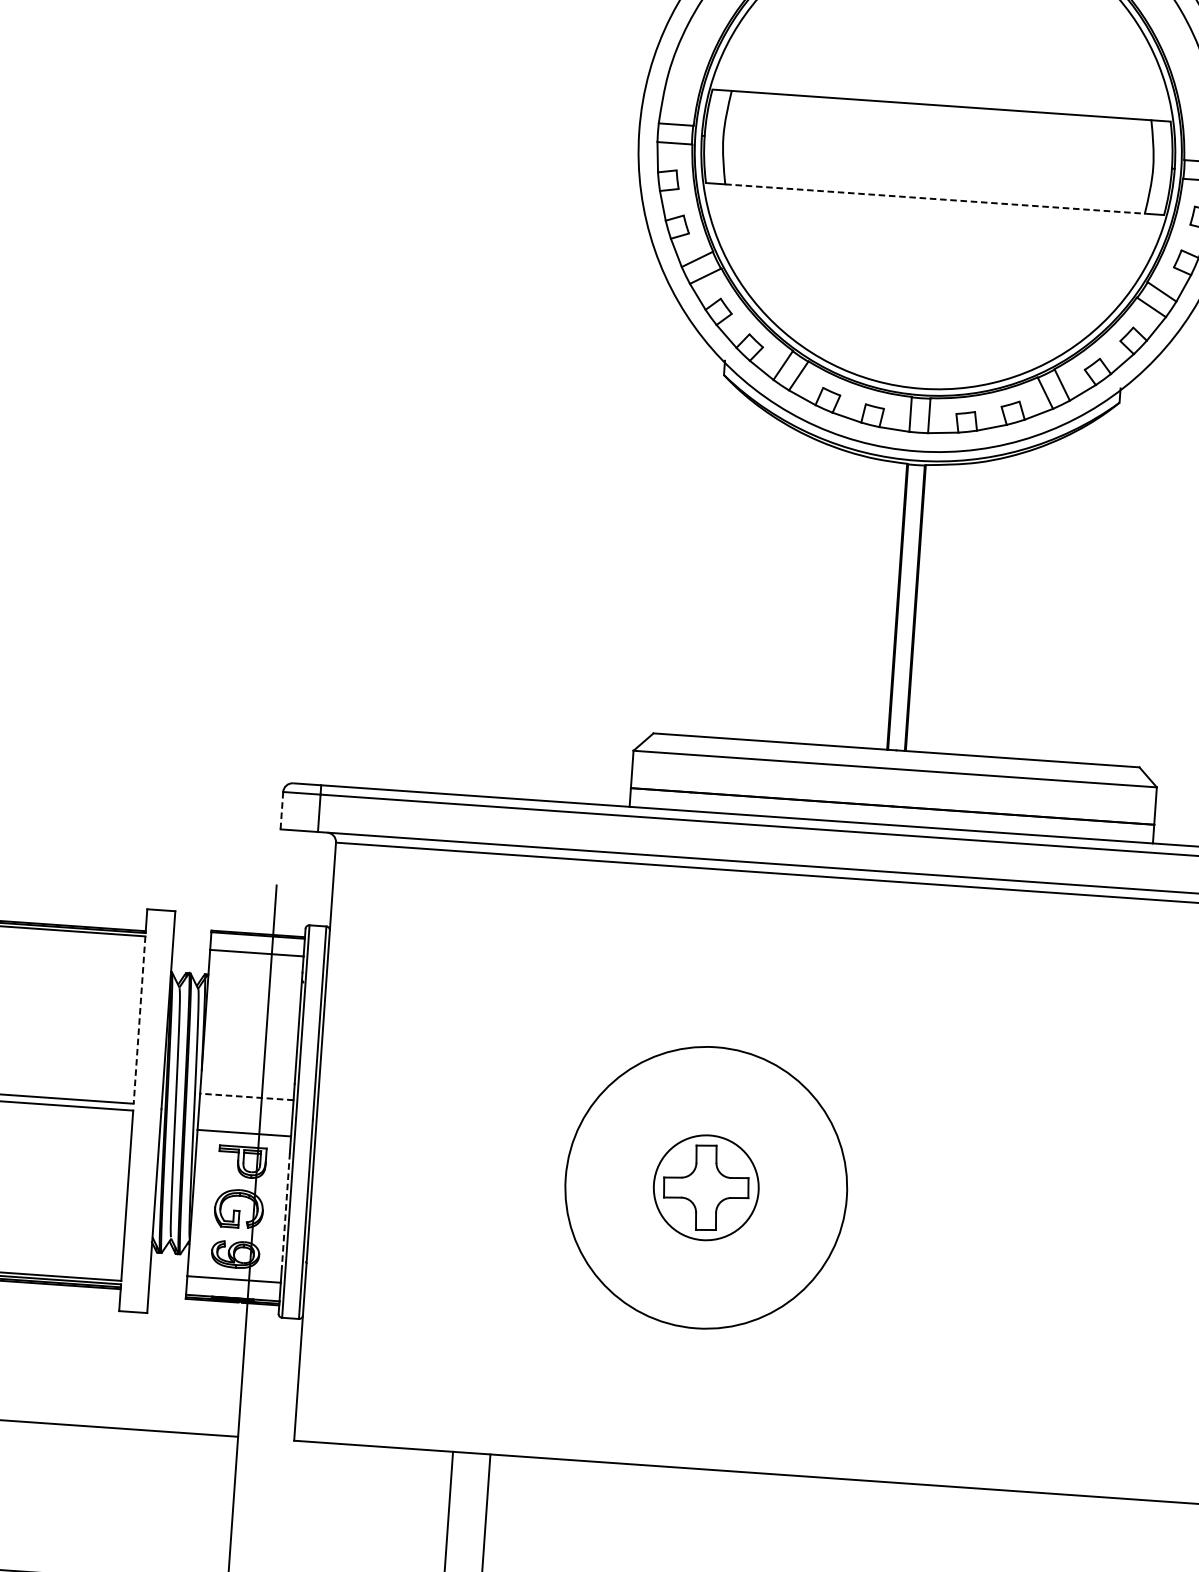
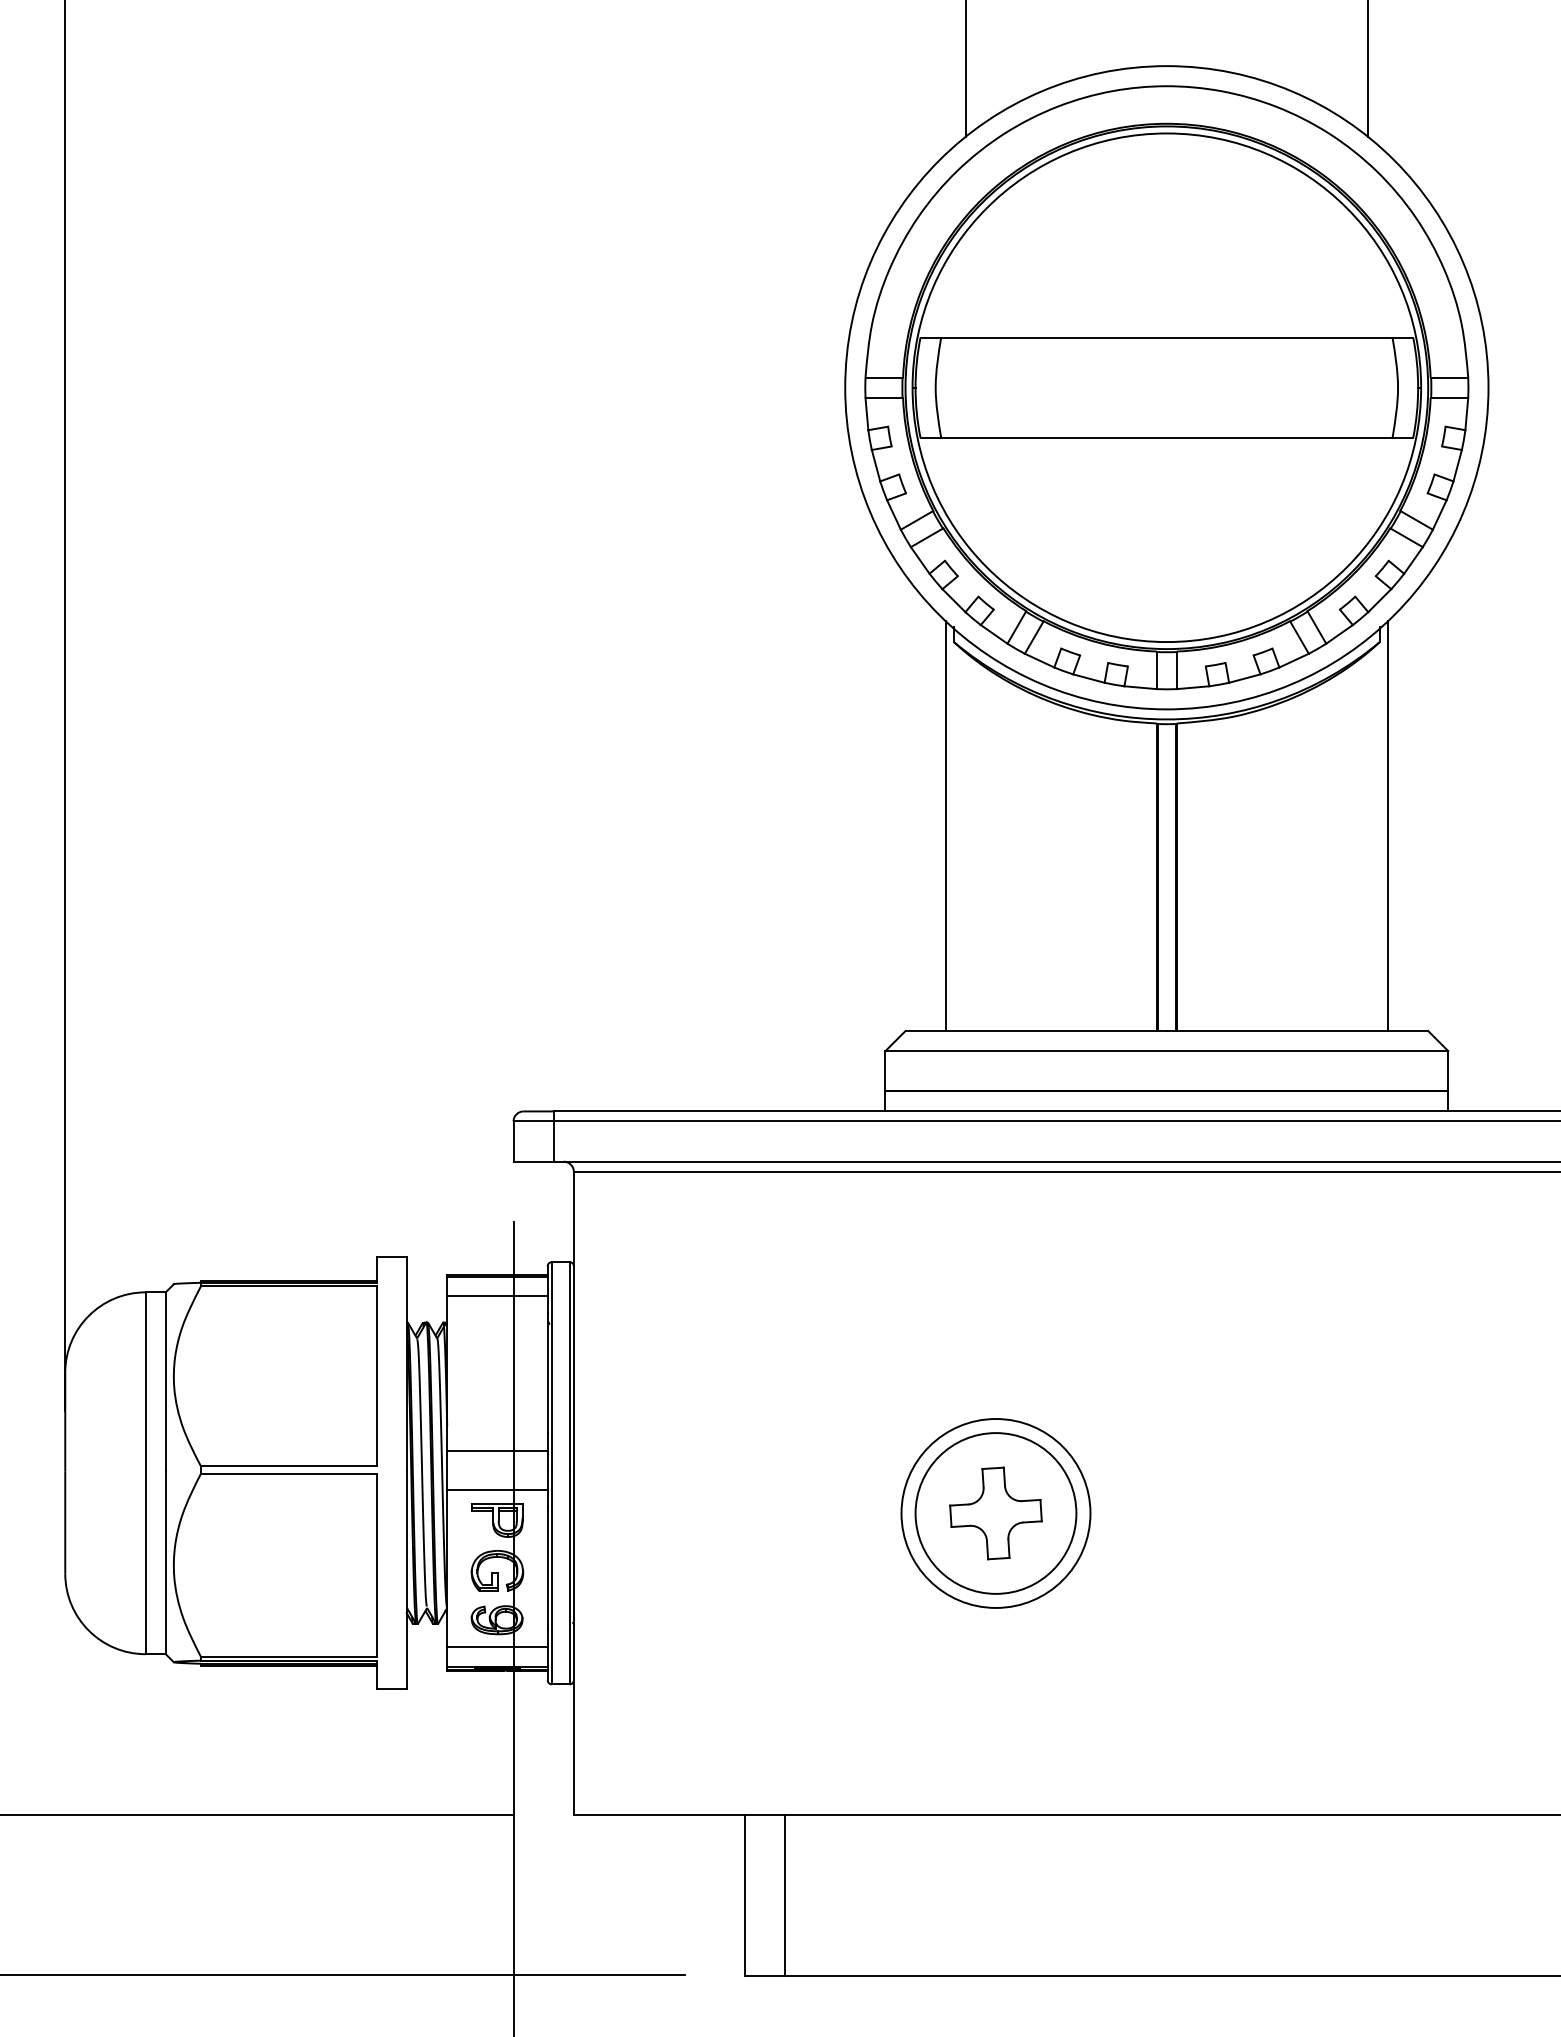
line: (934, 199) -> (1166, 438), dashed -> solid
line: (703, 545) -> (945, 826), added
line: (1114, 574) -> (1387, 826), added
line: (281, 811) -> (513, 1142), dashed -> solid
line: (139, 1020) -> (376, 1376), dashed -> solid
line: (245, 1096) -> (496, 1450), dashed -> solid
circle: (705, 1187) -> (995, 1513), size x0.62
circle: (705, 1187) -> (995, 1513), size x1.43
line: (285, 1209) -> (547, 1568), dashed -> solid

